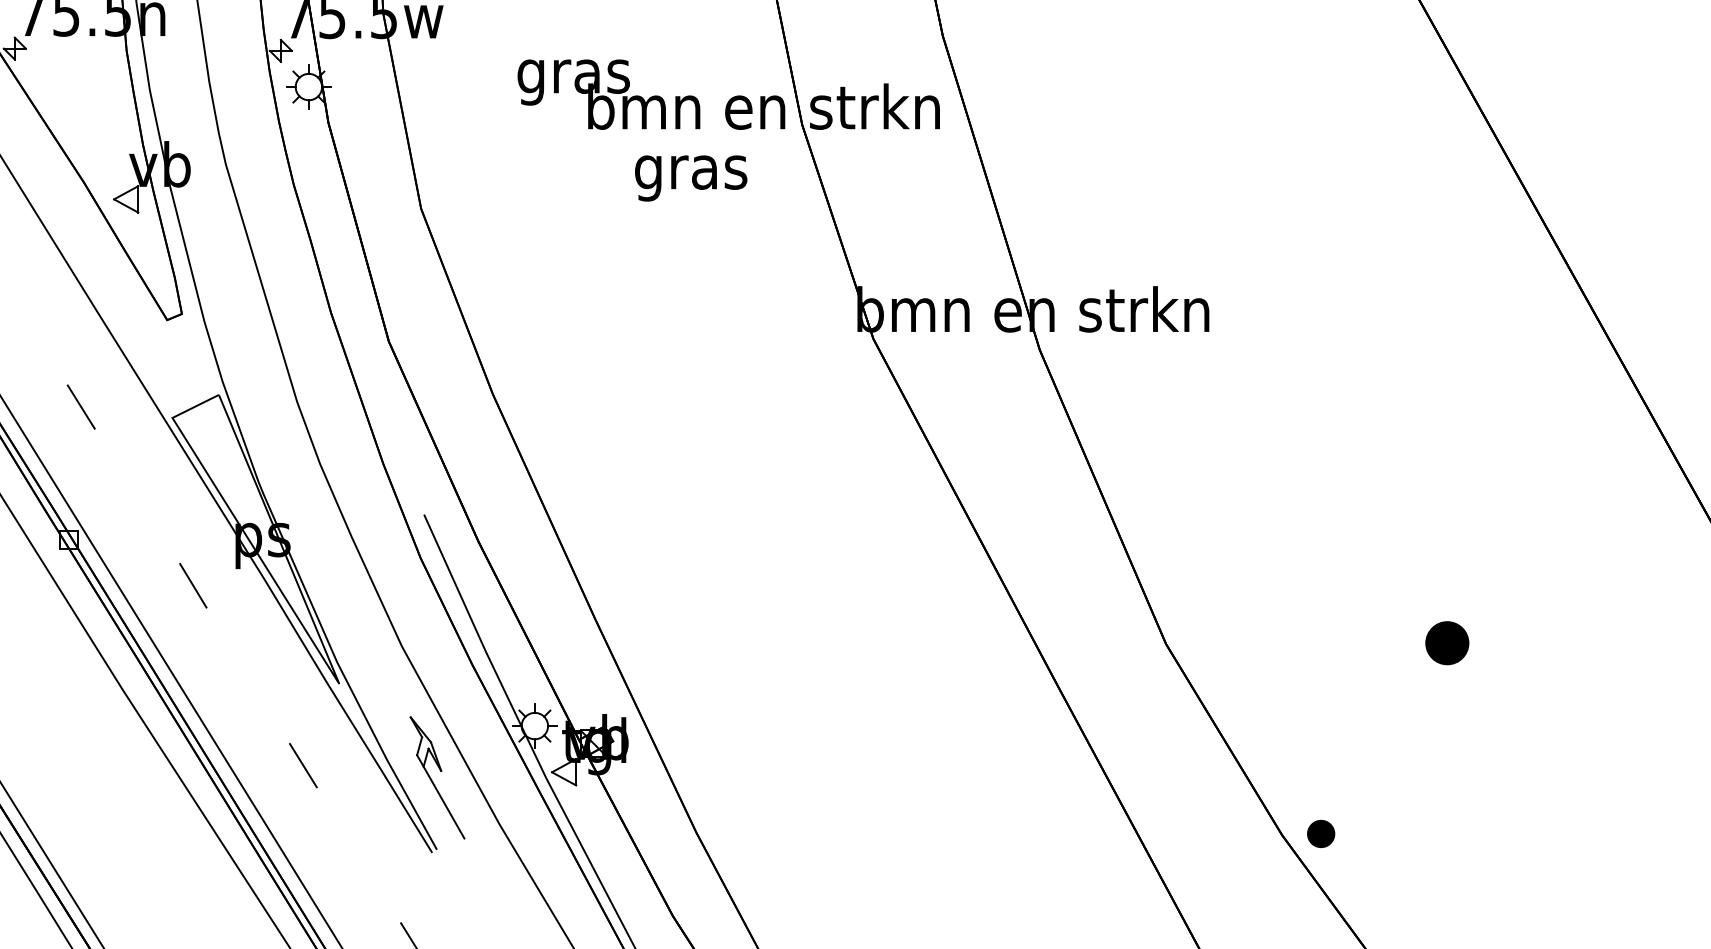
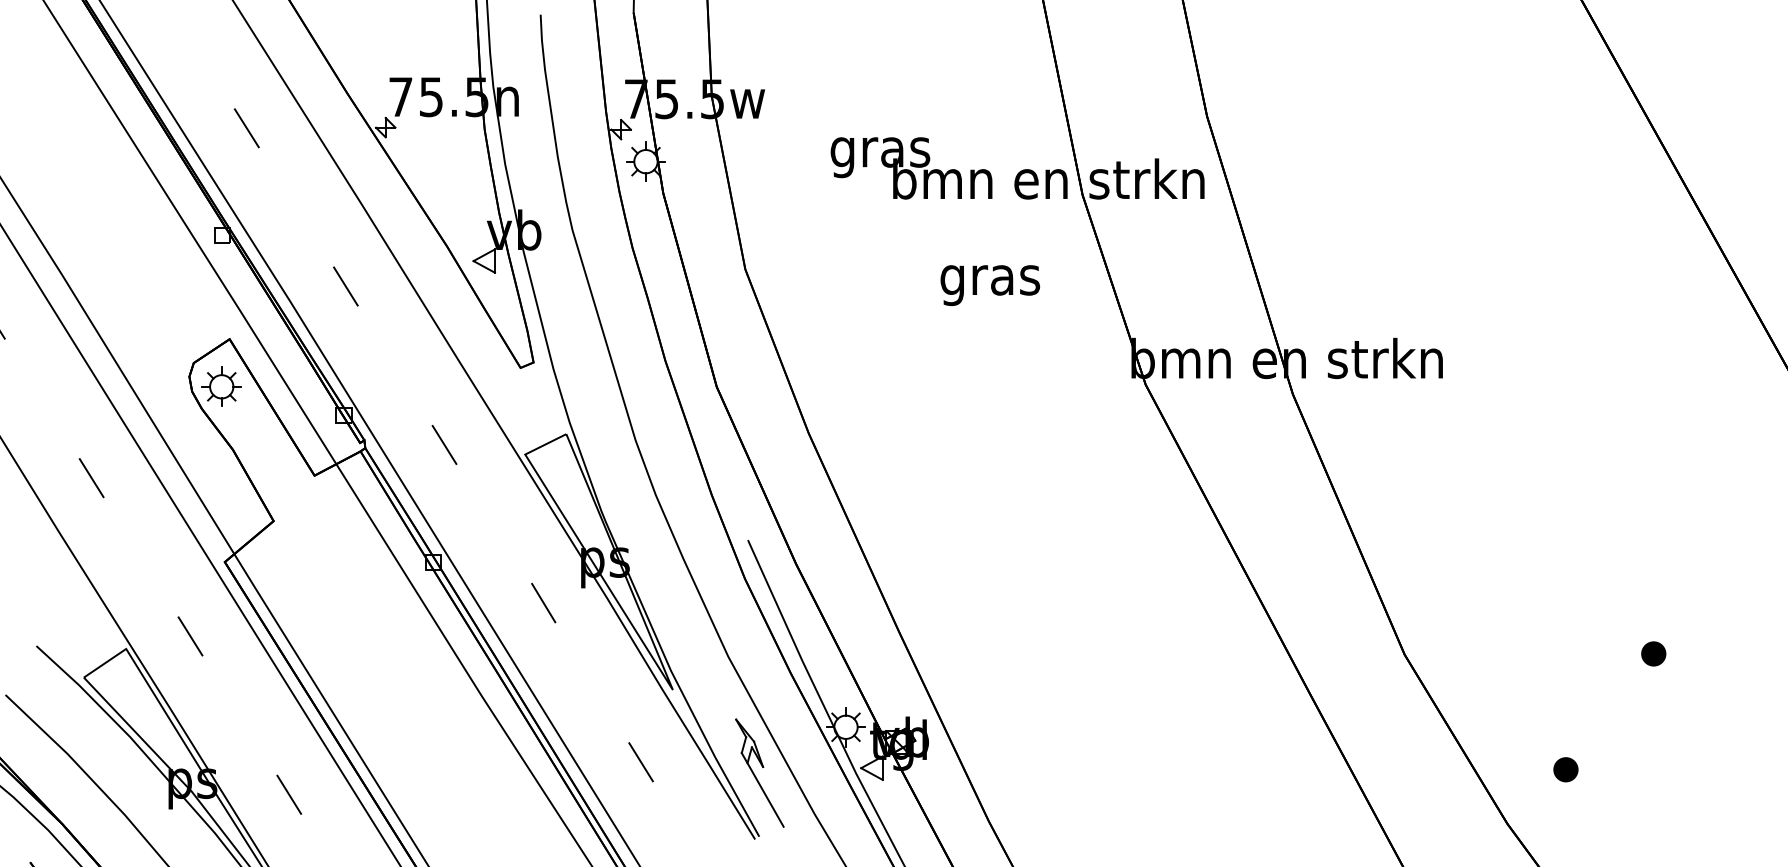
text: (691, 178) -> (990, 285), moved
part: (1447, 642) -> (1653, 653), size x0.62
part: (1320, 833) -> (1565, 769), moved

